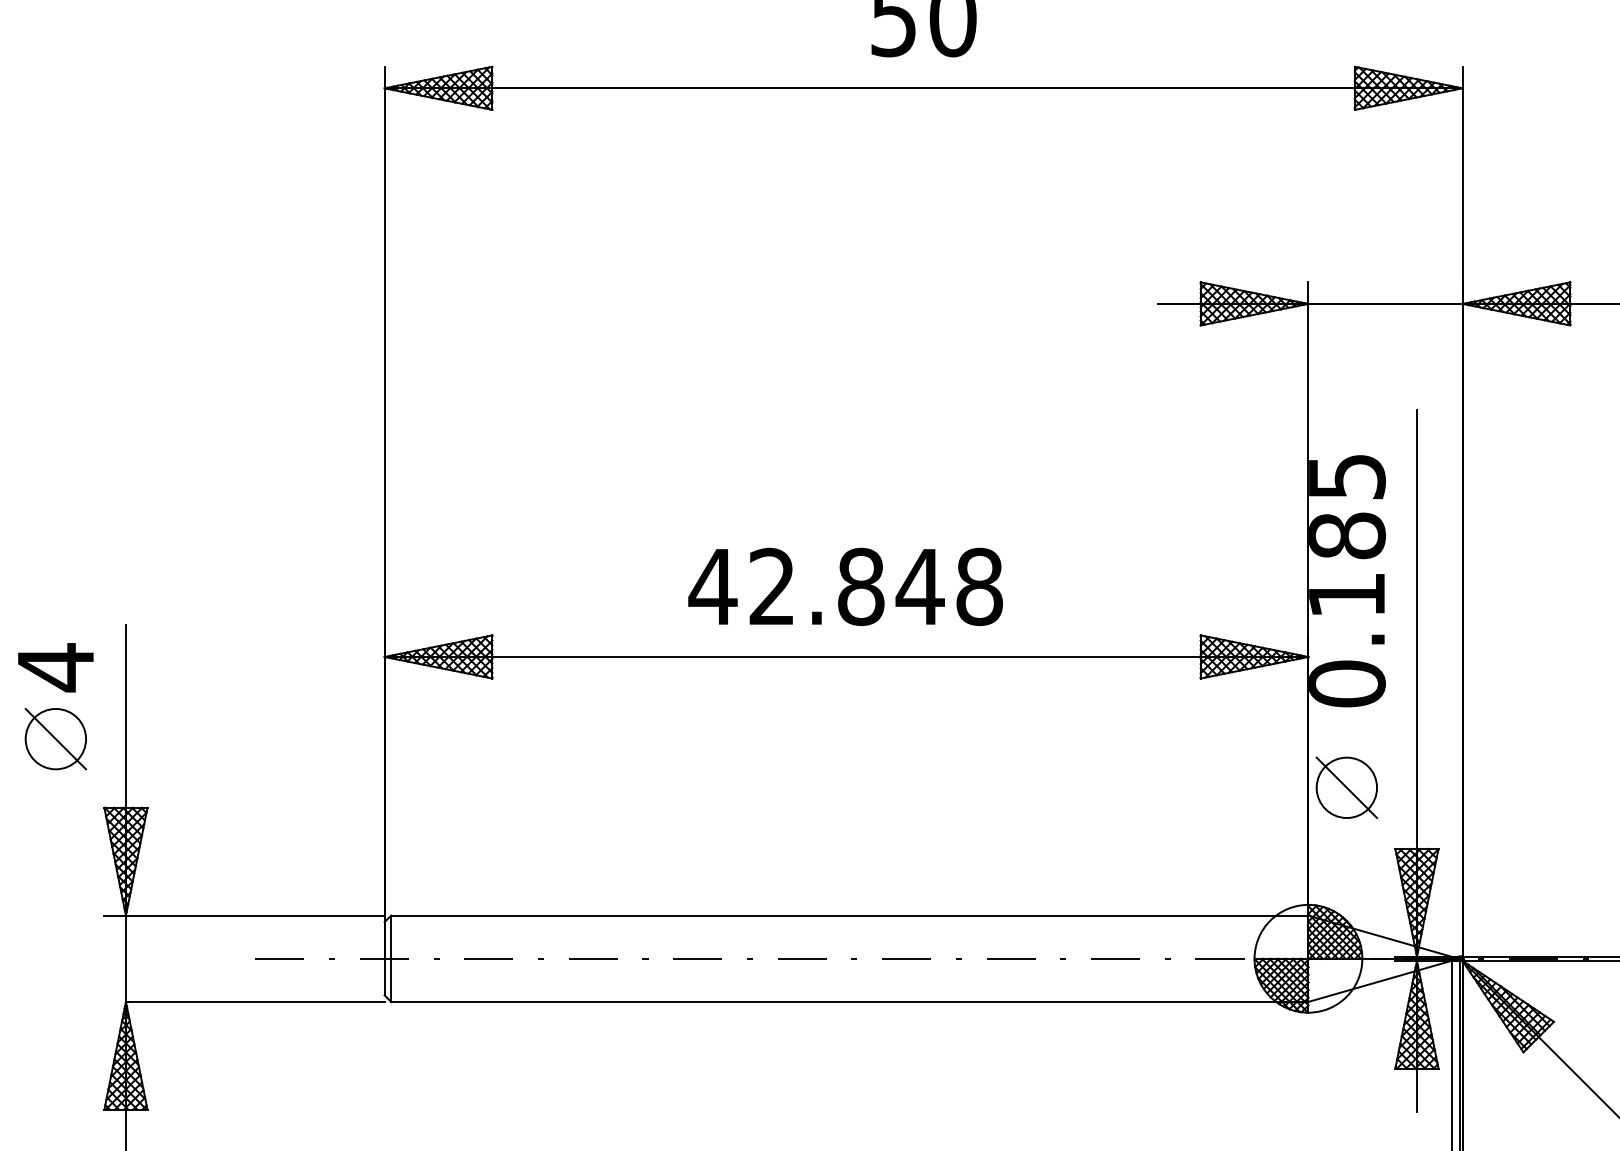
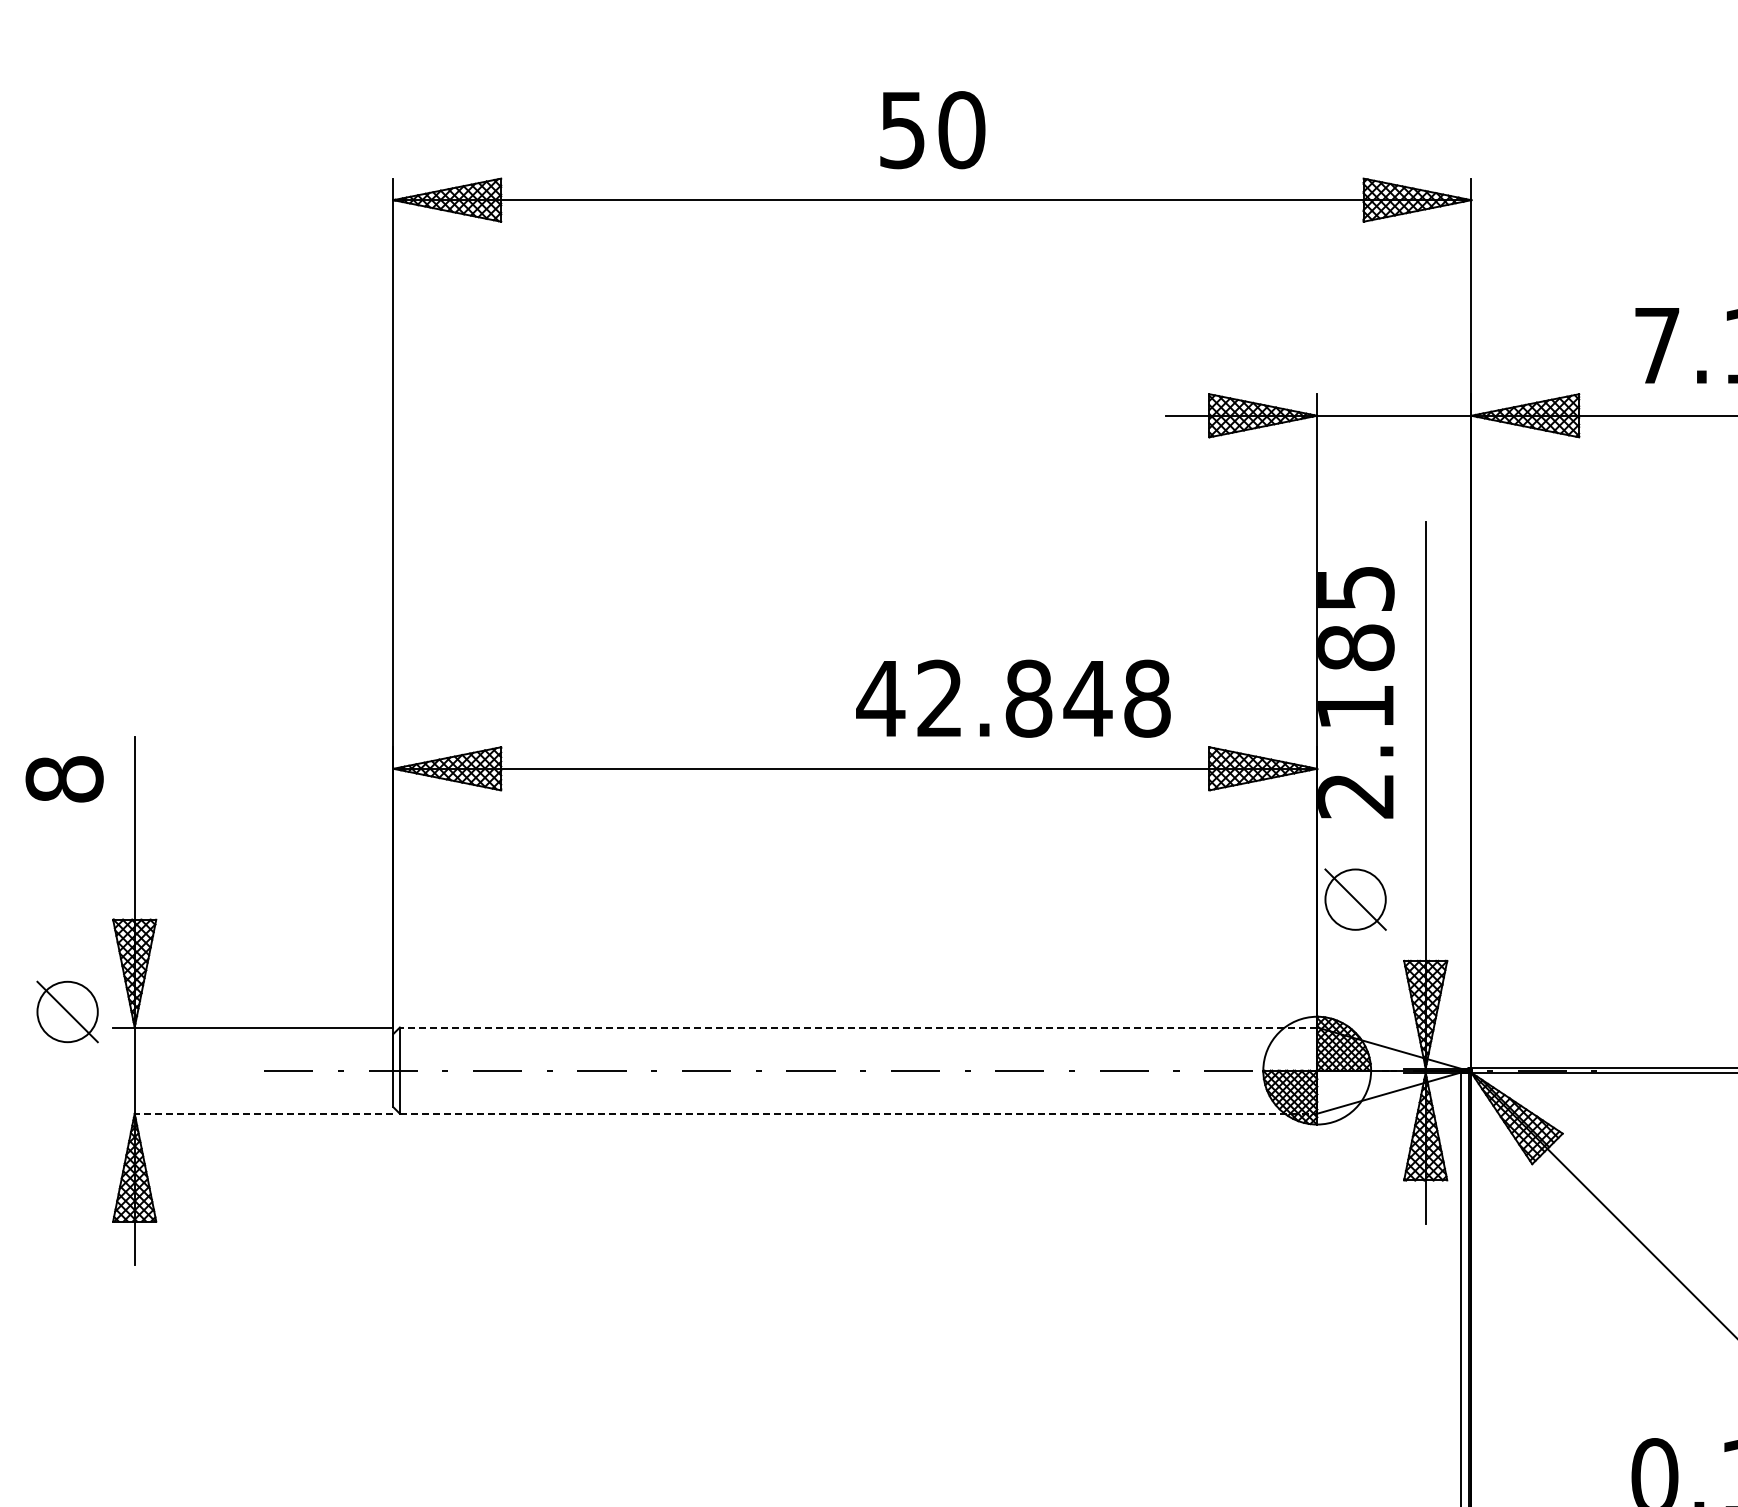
text: (845, 586) -> (1013, 698), moved
text: (55, 667) -> (64, 779), 4 -> 8
text: (1347, 683) -> (1356, 795), 0.185 -> 2.185
part: (55, 738) -> (67, 1011), moved
line: (849, 915) -> (858, 1027), solid -> dashed
line: (254, 1001) -> (263, 1113), solid -> dashed
line: (849, 1001) -> (858, 1113), solid -> dashed

